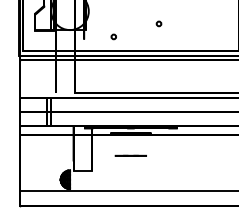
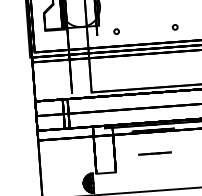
circle: (158, 23) -> (174, 26), moved
circle: (113, 36) -> (116, 31), moved

